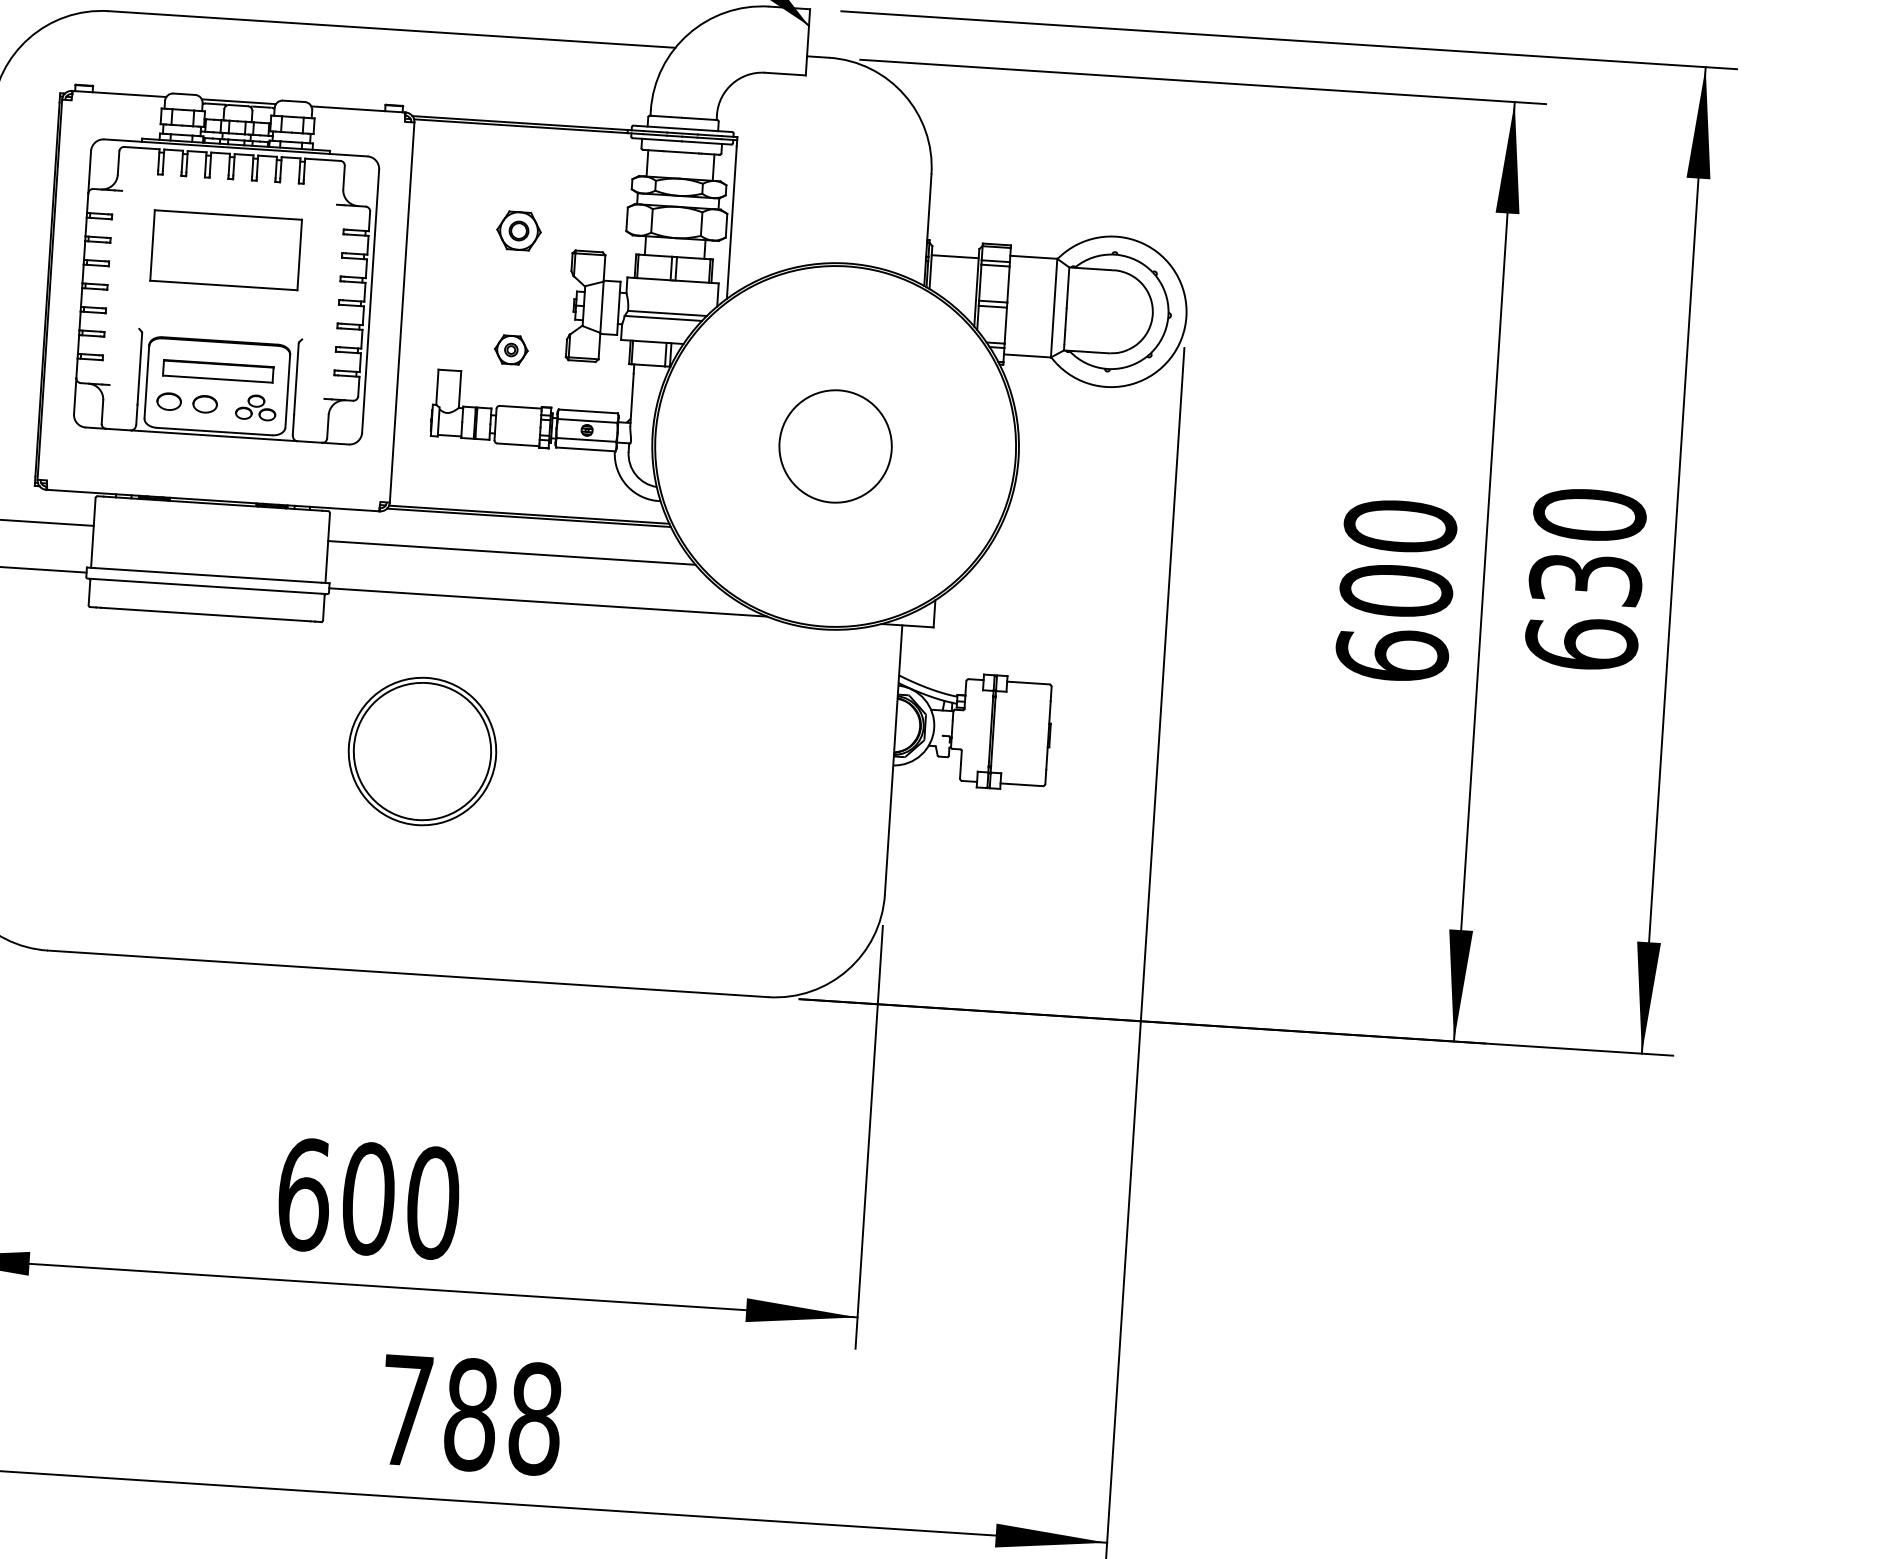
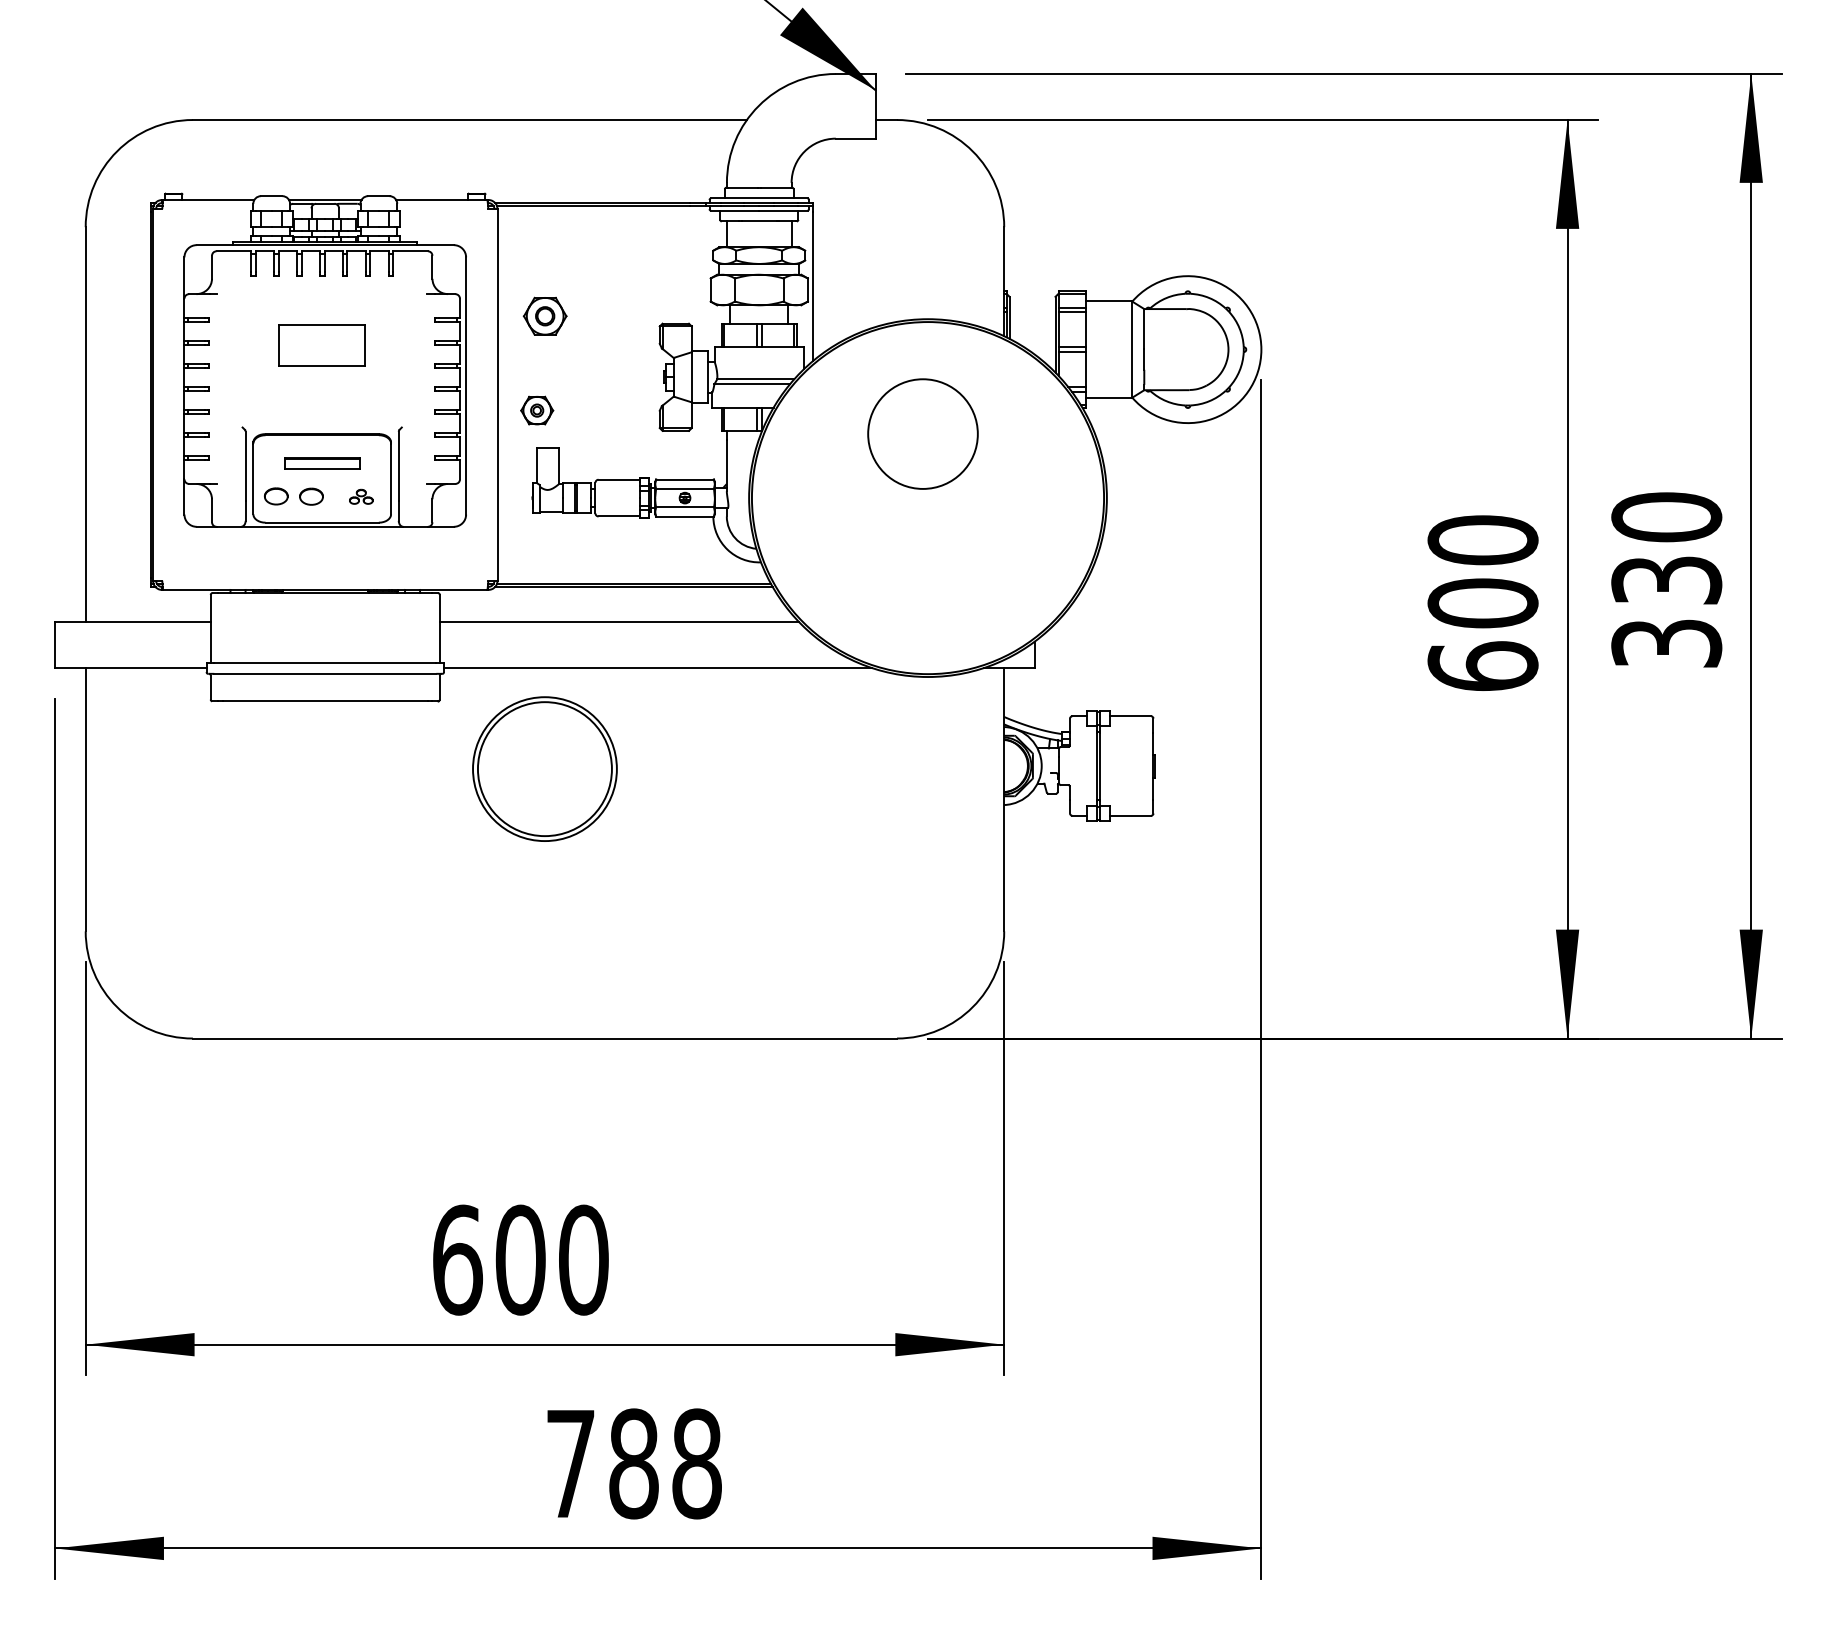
part: (518, 230) -> (544, 315), moved
part: (225, 250) -> (321, 345), size x0.6
line: (955, 256) -> (1032, 305), removed
part: (511, 349) -> (537, 410), moved
part: (218, 371) -> (322, 463), size x0.7
part: (256, 407) -> (361, 496), size x0.6
circle: (835, 445) -> (922, 433), moved
text: (1581, 643) -> (1666, 642), 630 -> 330
part: (422, 750) -> (544, 768), moved

